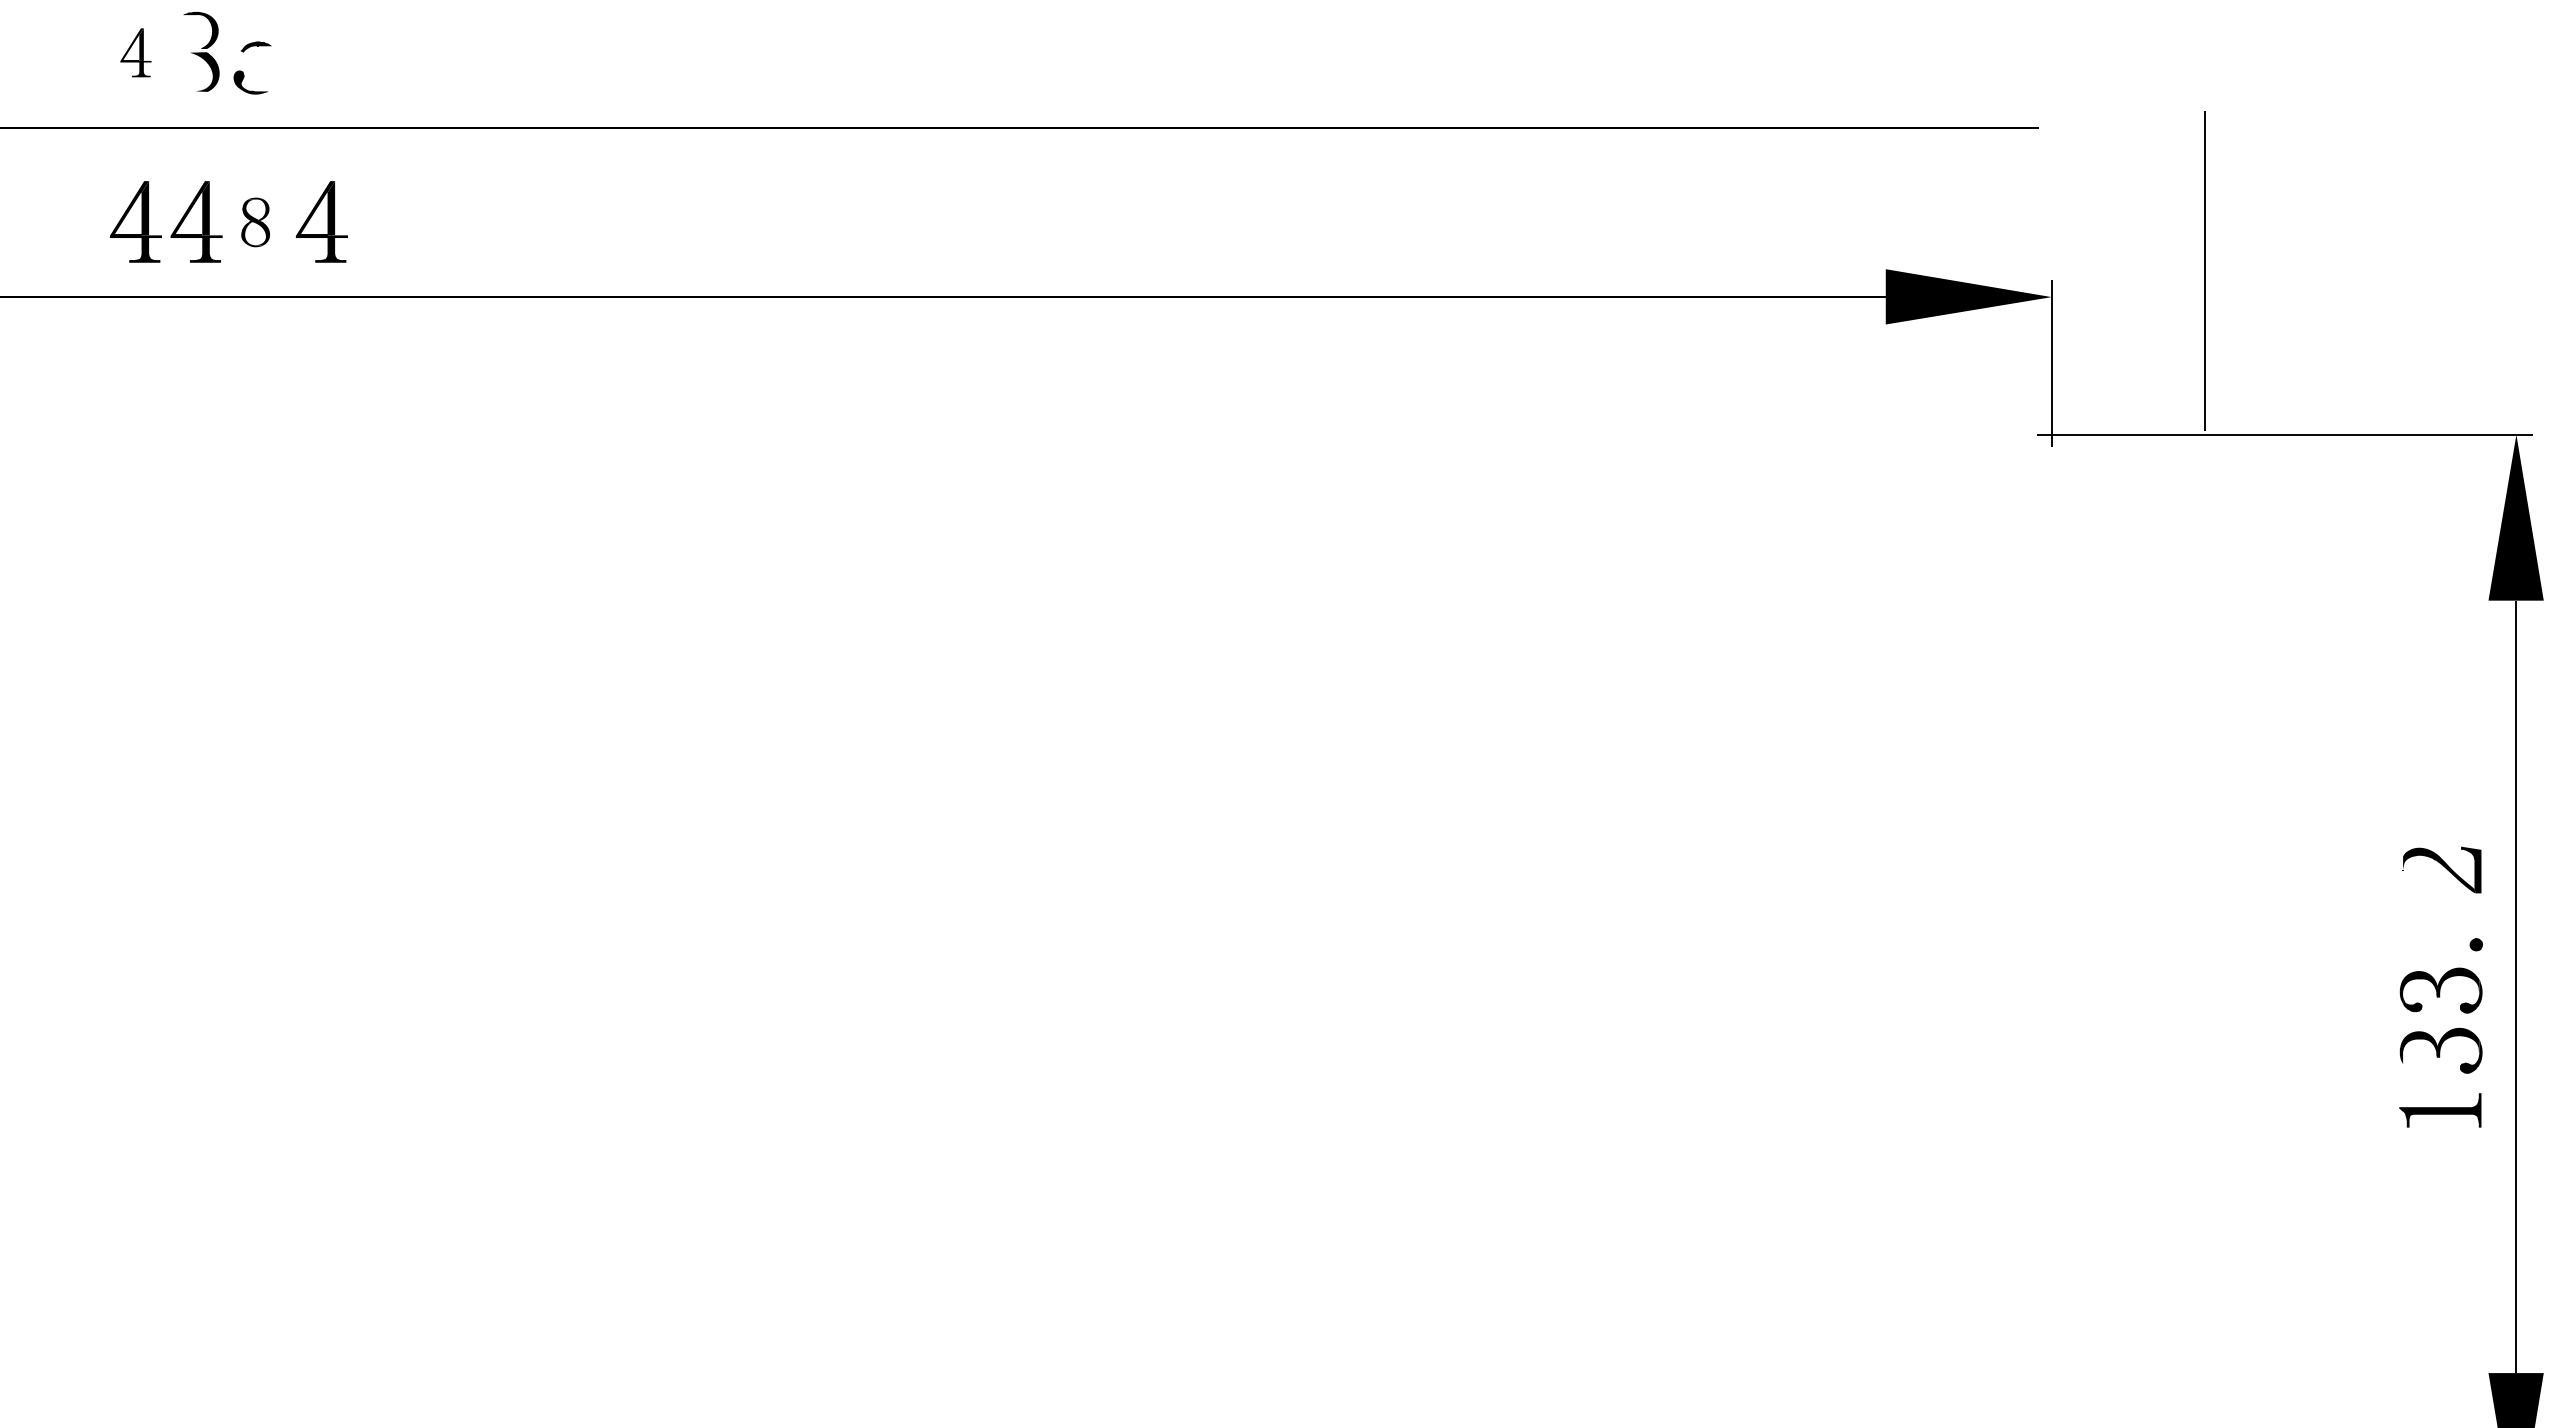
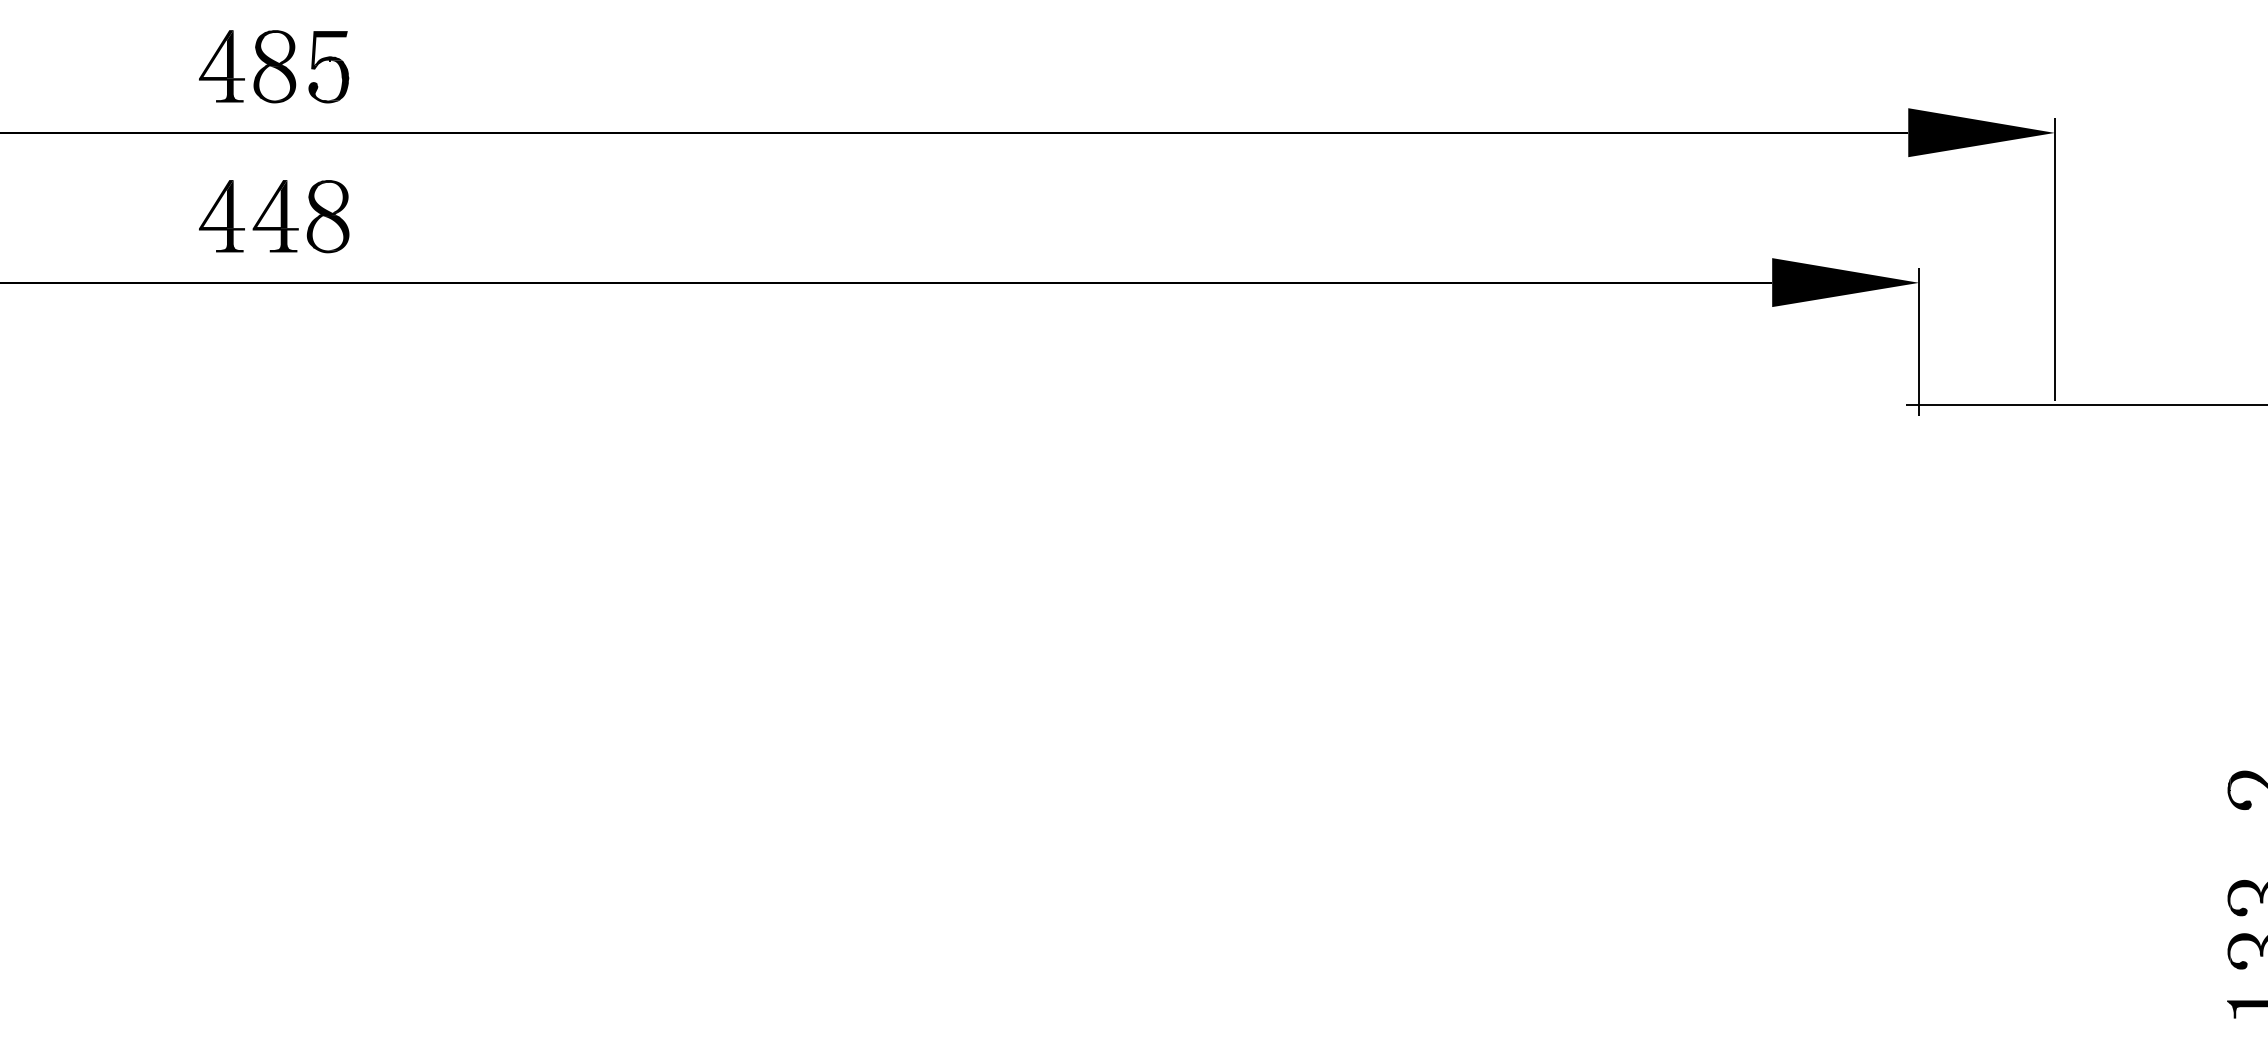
fill: (257, 34) -> (329, 50), added
part: (135, 52) -> (221, 66), size x1.67
fill: (189, 54) -> (269, 67), added
fill: (267, 68) -> (338, 80), added
fill: (2121, 127) -> (1980, 132), added
part: (321, 221) -> (386, 215), removed
part: (255, 222) -> (327, 216), size x1.67
fill: (2413, 874) -> (2239, 794), added
fill: (2412, 1063) -> (2238, 961), added

